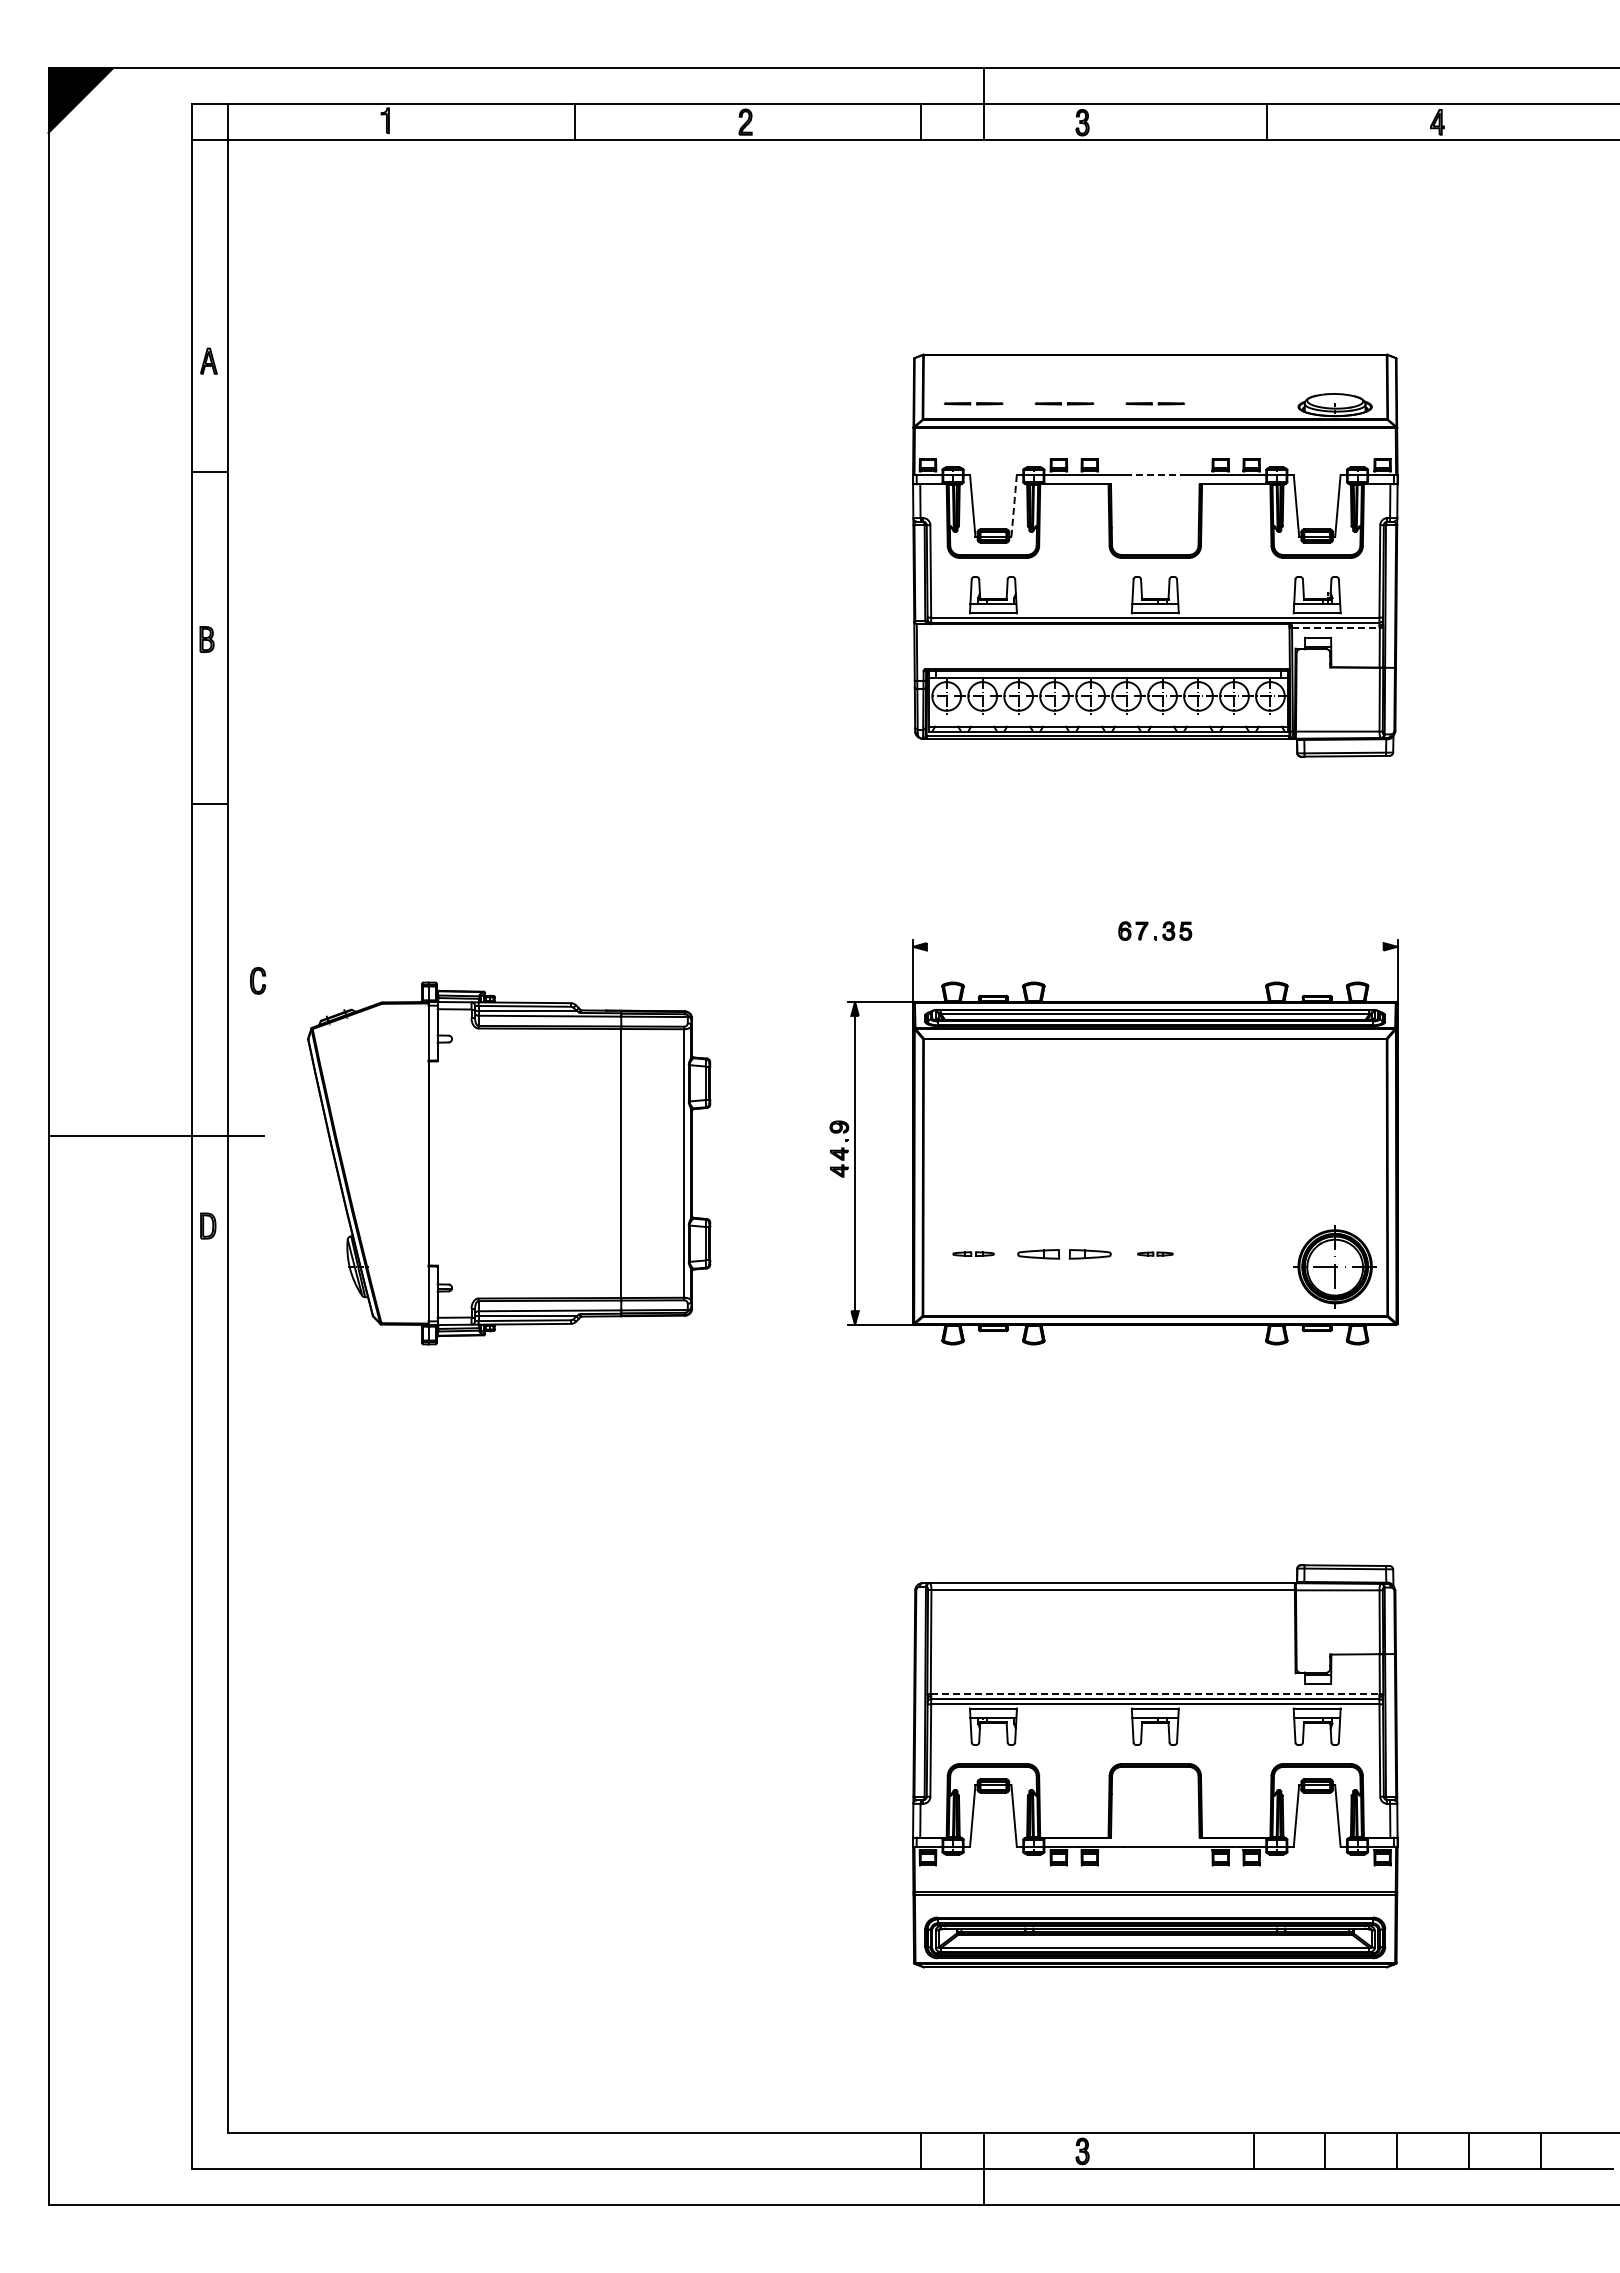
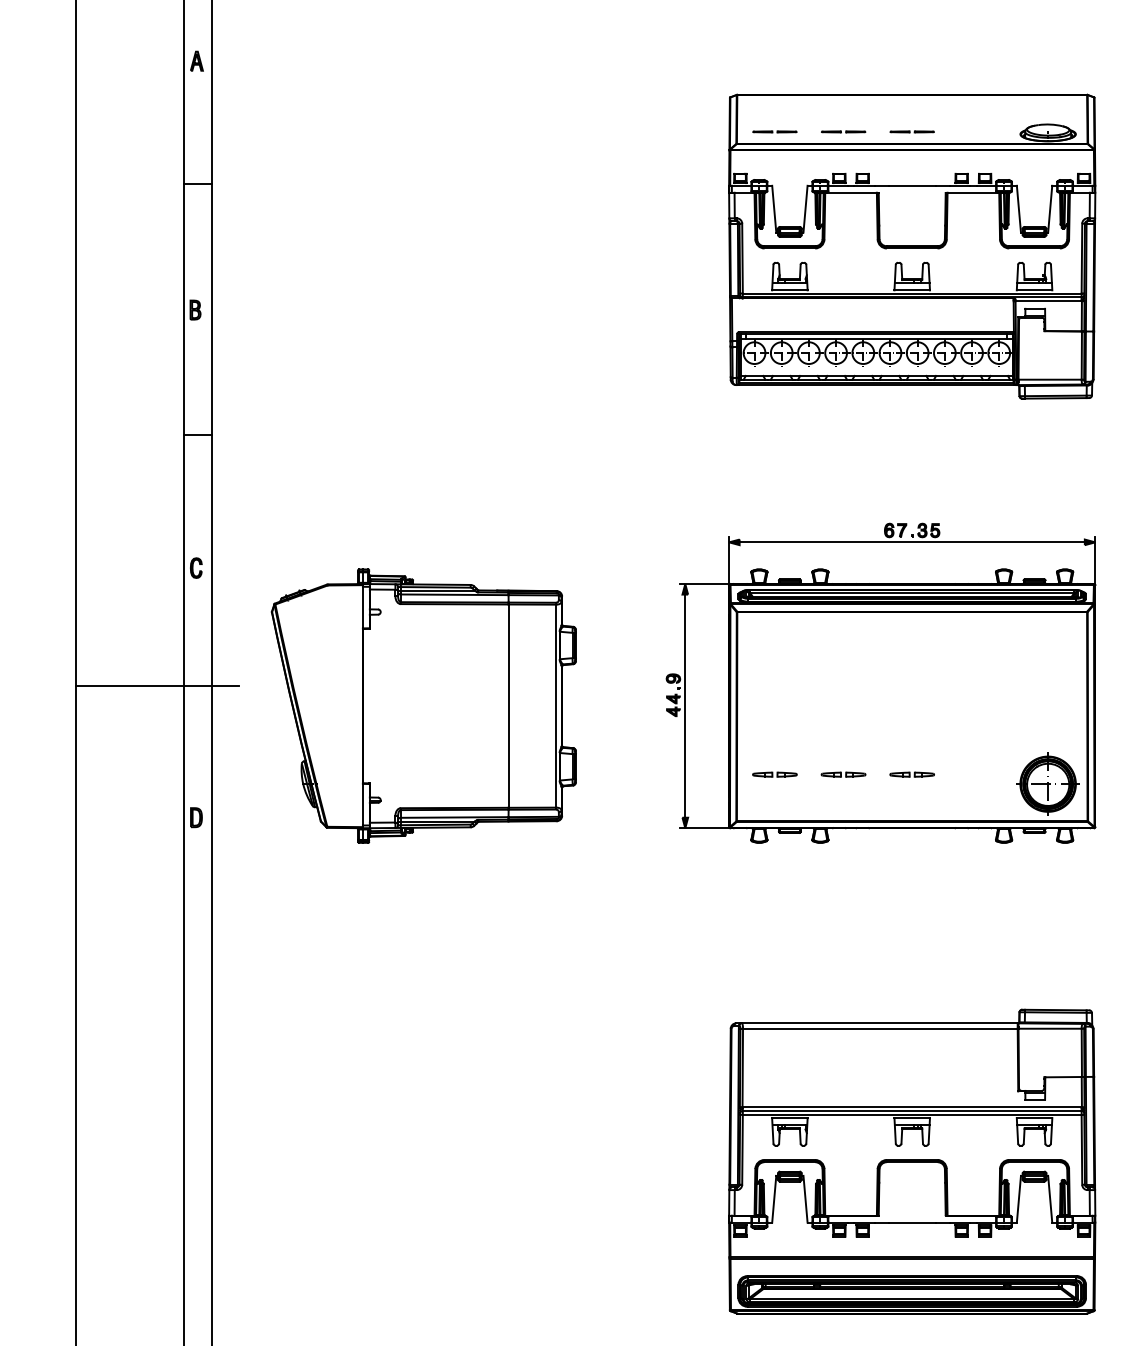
part: (208, 360) -> (196, 60), moved
line: (1154, 475) -> (911, 186), dashed -> solid
line: (1014, 506) -> (805, 209), dashed -> solid
line: (1335, 627) -> (1048, 301), dashed -> solid
line: (1154, 946) -> (911, 542), added
part: (258, 980) -> (196, 567), moved
part: (208, 1225) -> (196, 817), moved
part: (973, 1253) -> (774, 774), size x1.43
part: (1064, 1253) -> (843, 774), size x0.62
part: (1155, 1253) -> (912, 774), size x1.67
line: (1155, 1694) -> (912, 1107), dashed -> solid

